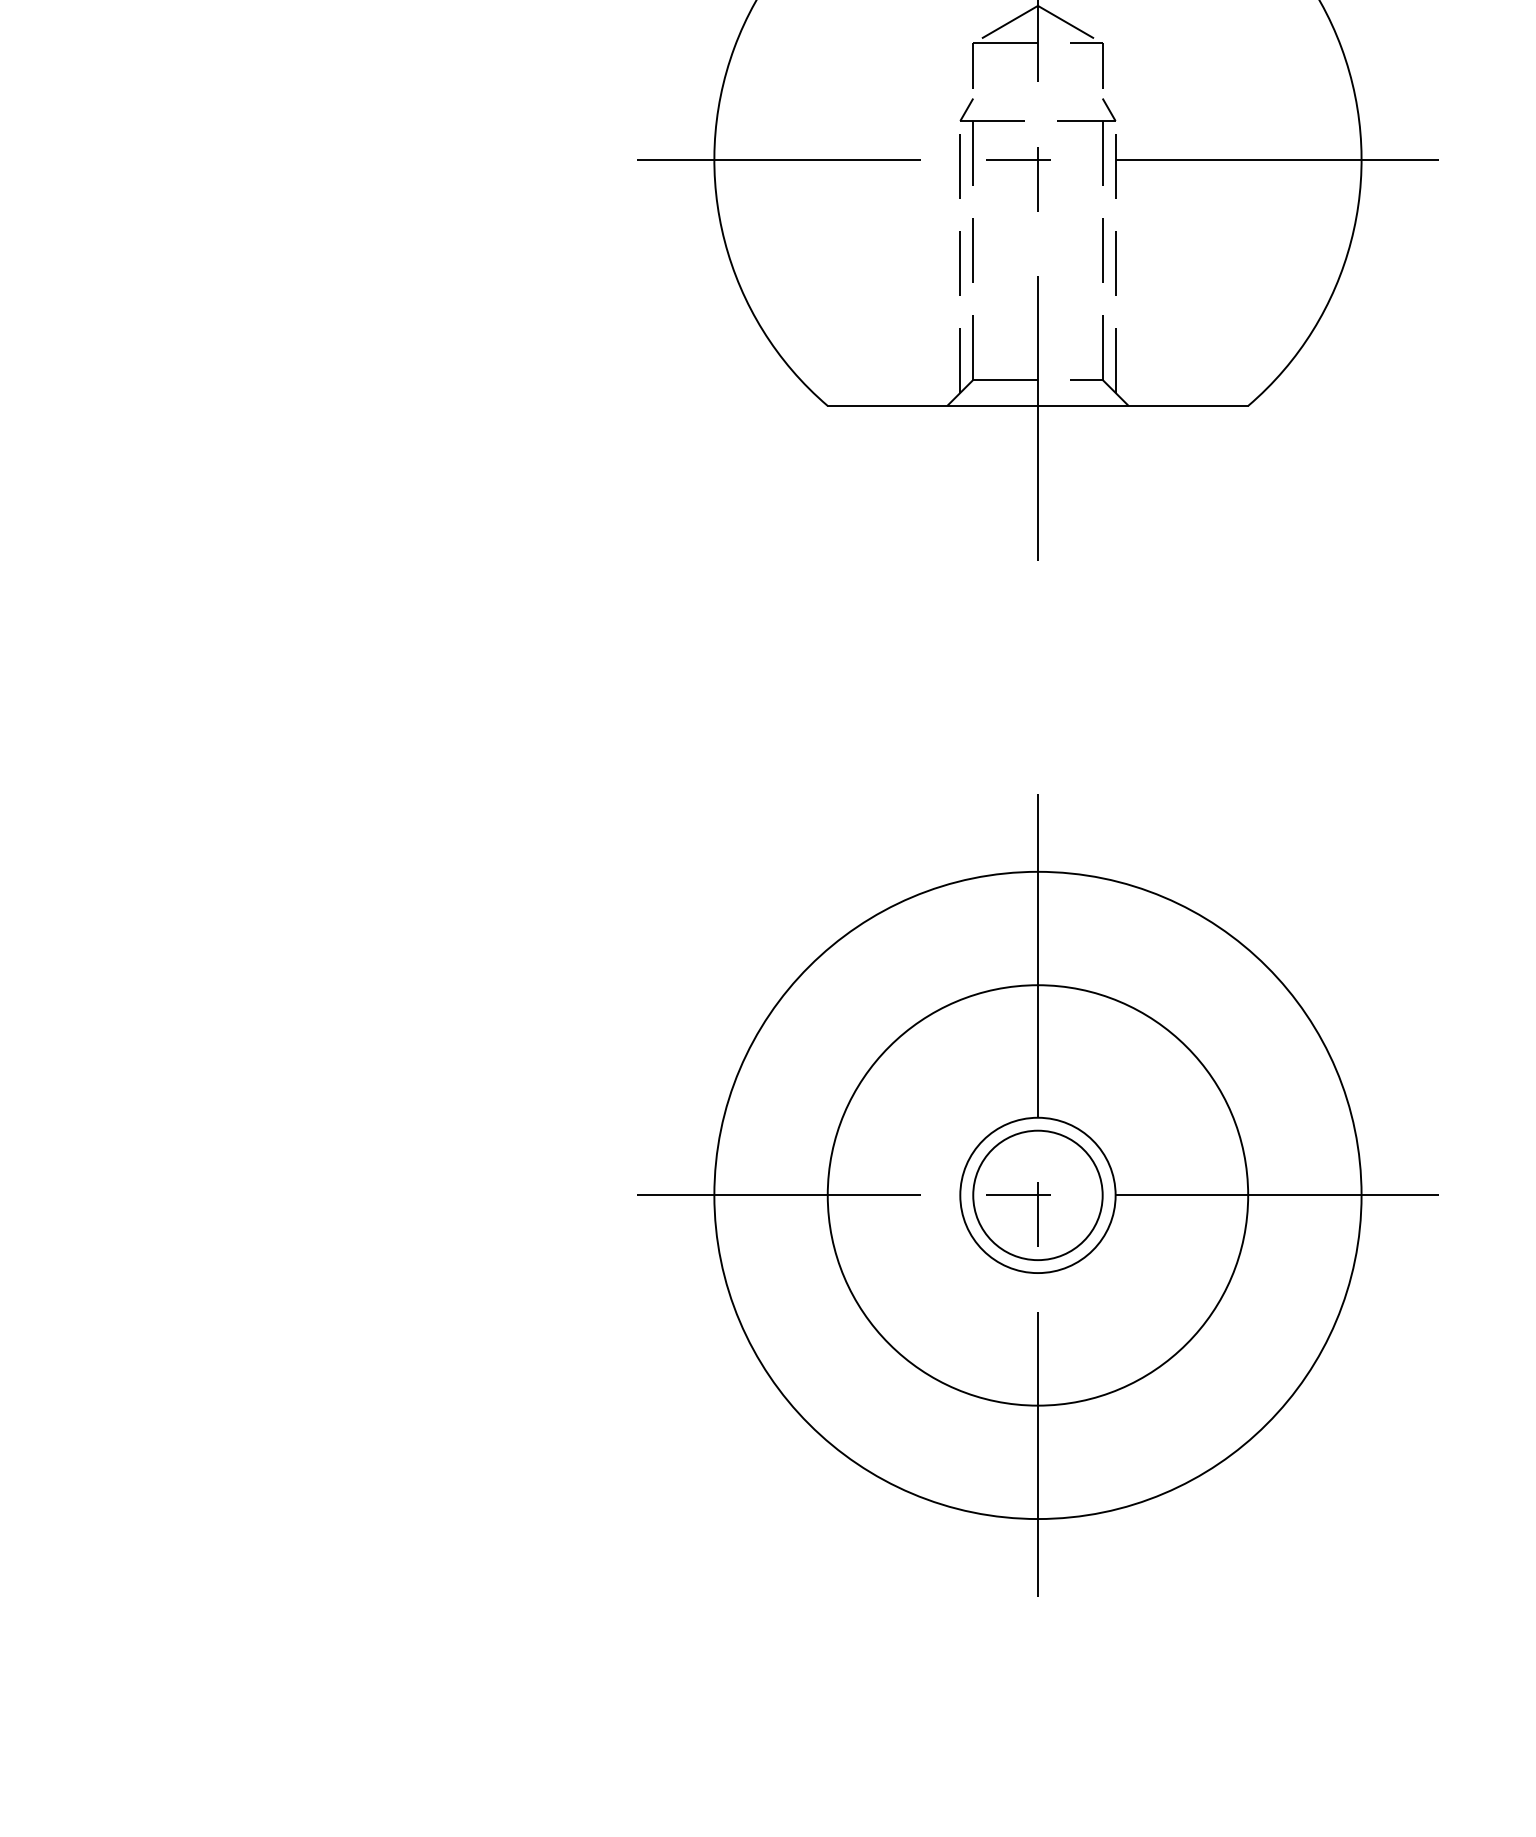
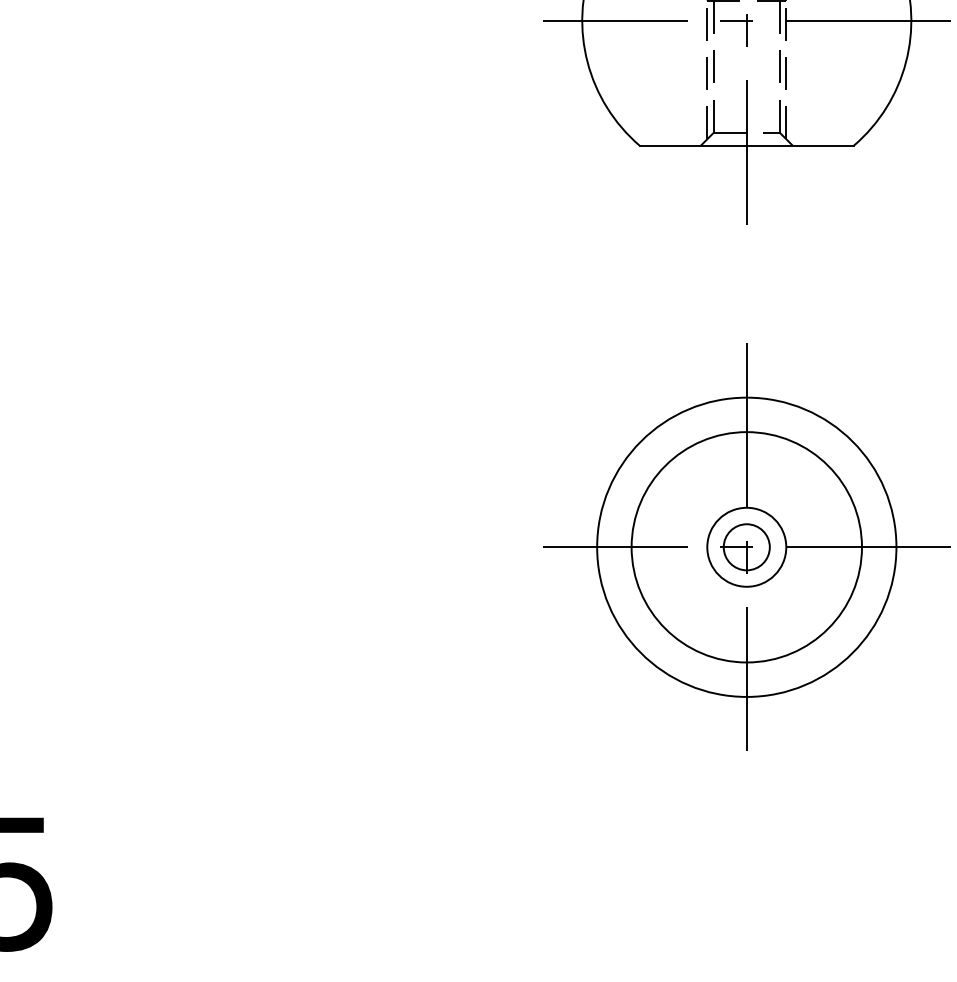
circle: (1037, 1193) -> (746, 546), size x0.7
circle: (1037, 1195) -> (746, 547), size x0.7
circle: (1037, 1195) -> (746, 547), size x1.4

